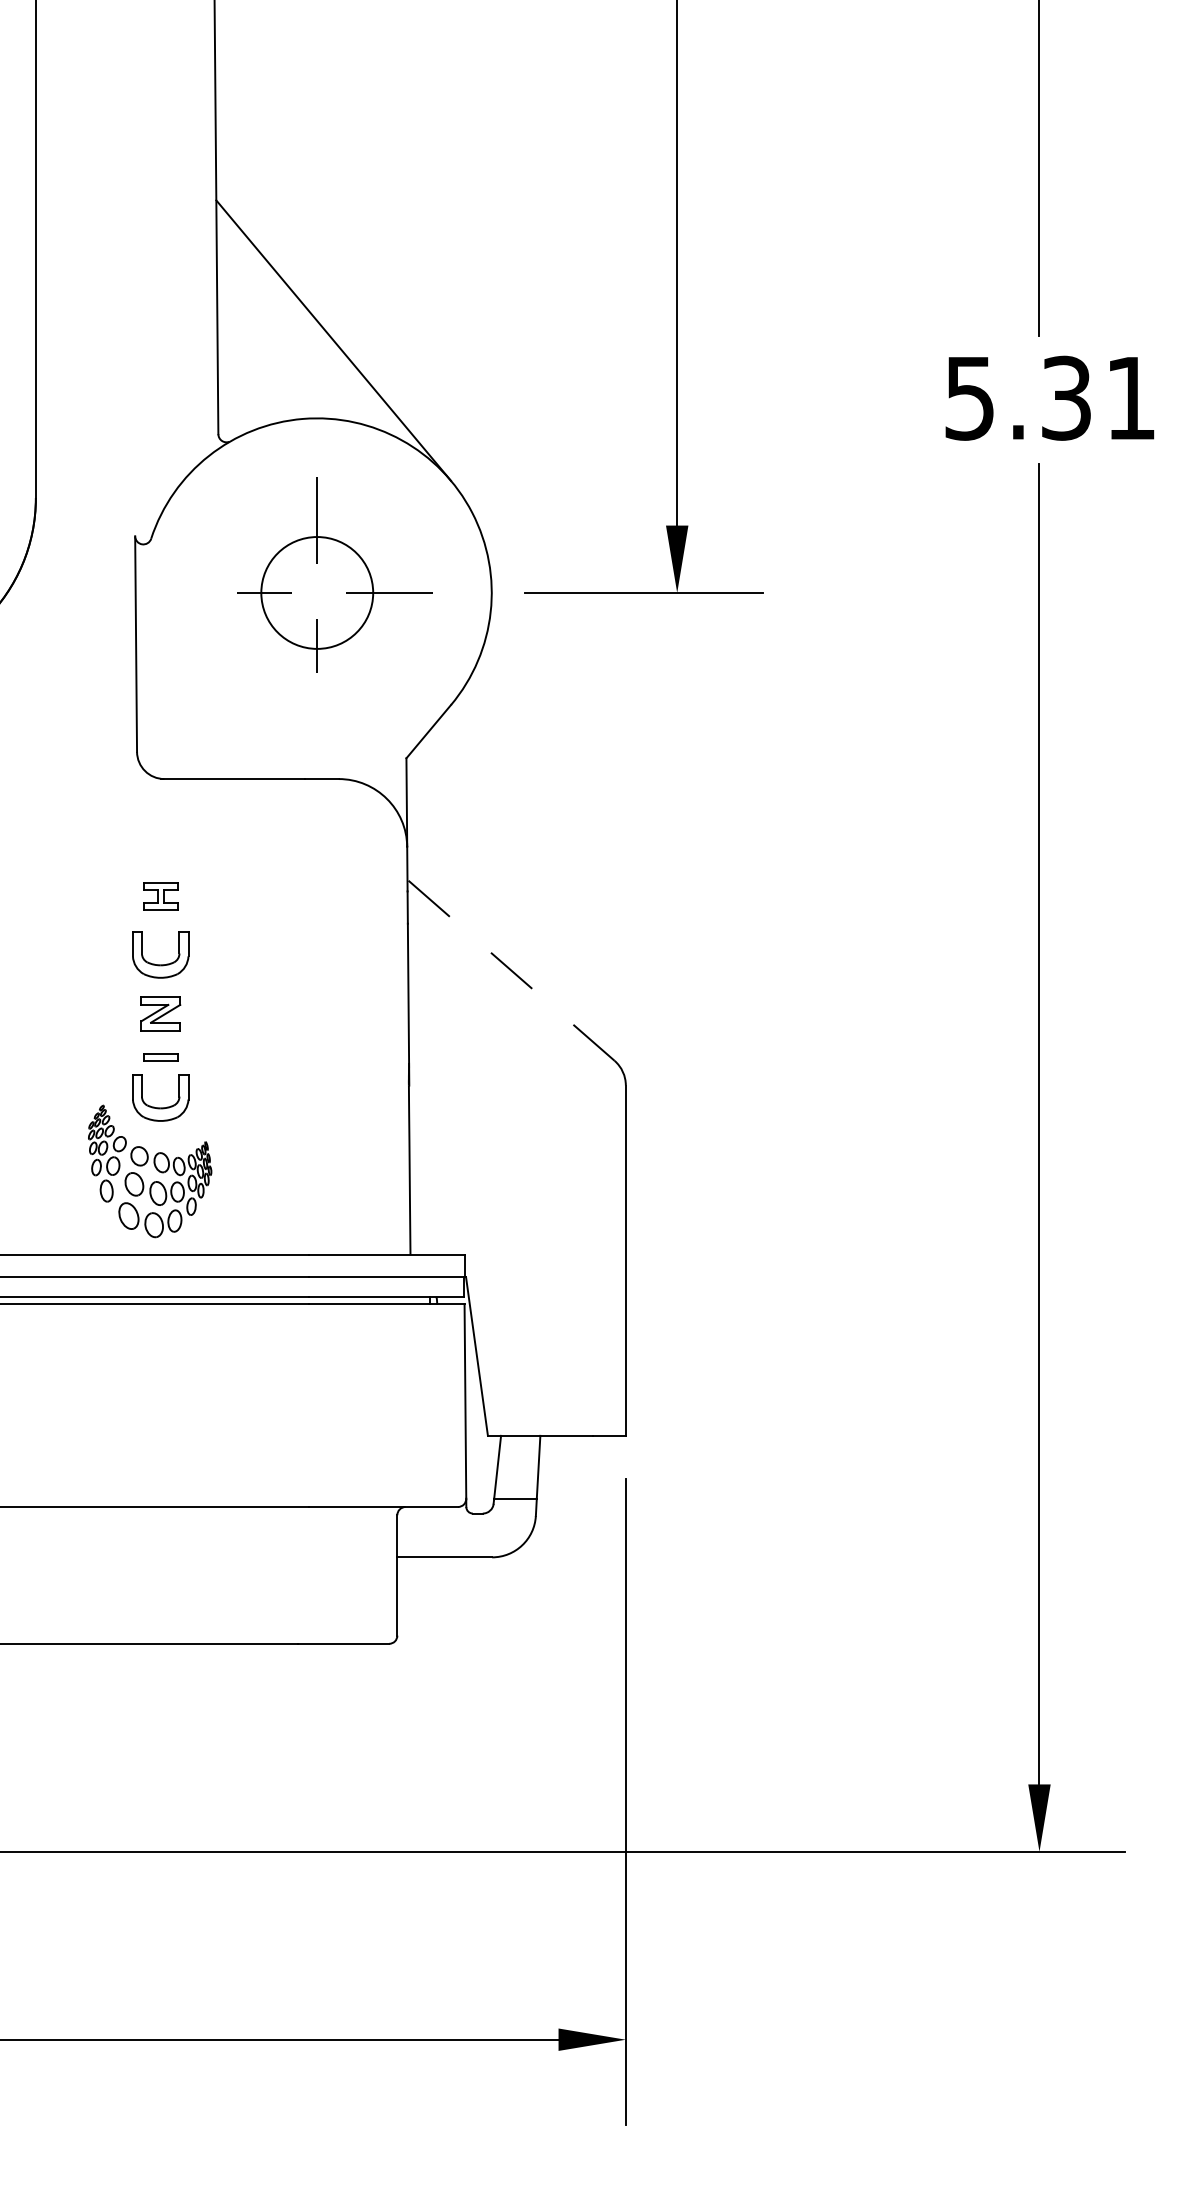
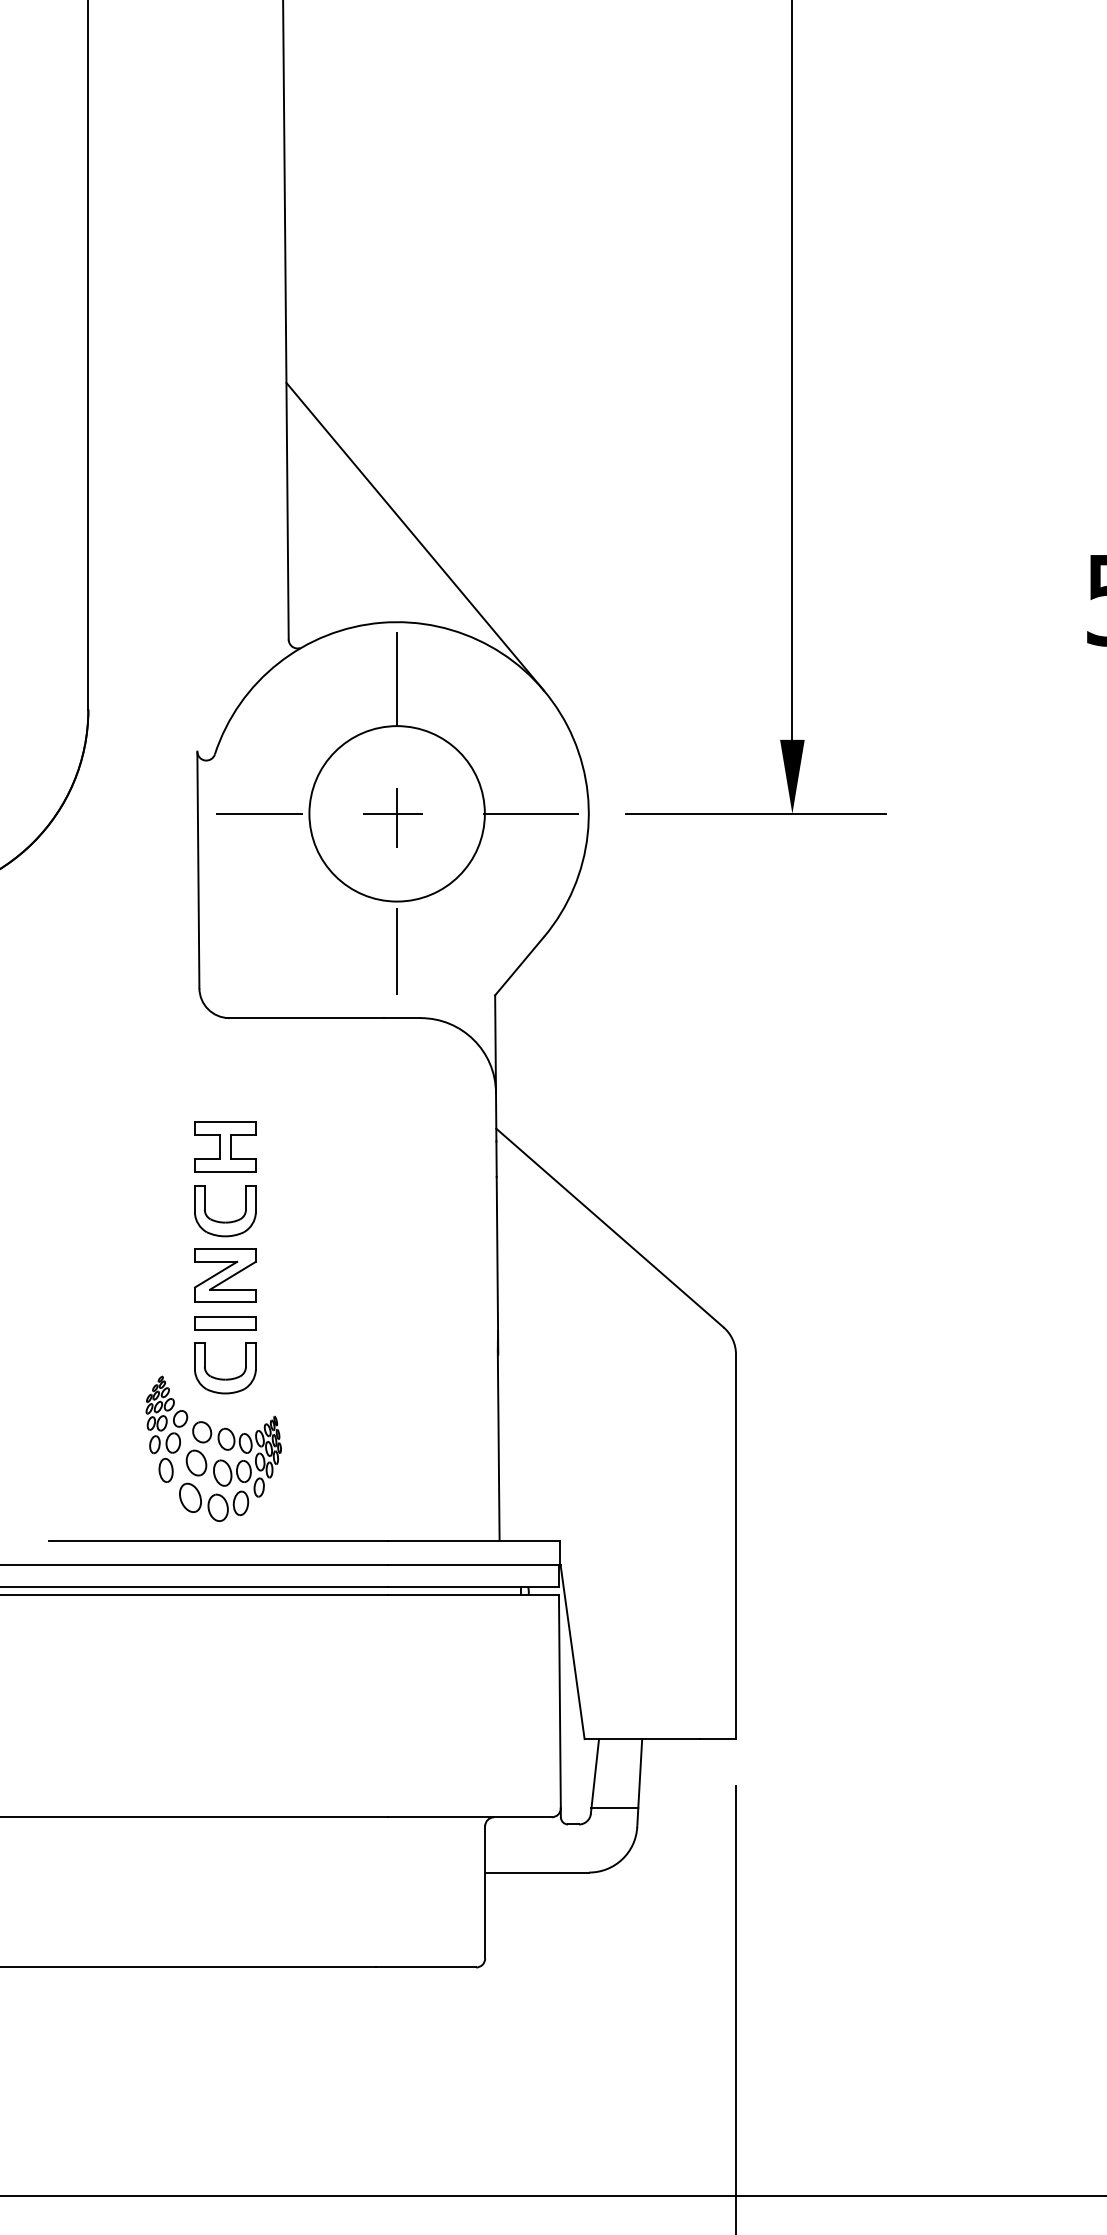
part: (317, 592) -> (397, 813), size x1.43
part: (160, 896) -> (225, 1147), size x1.67
line: (511, 970) -> (610, 1228), dashed -> solid
part: (160, 1013) -> (225, 1275), size x1.43
part: (160, 1056) -> (225, 1322), size x1.67

